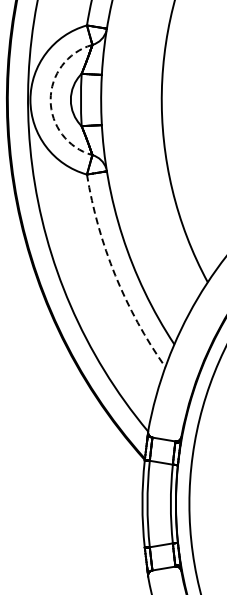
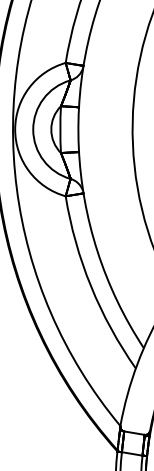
arc: (50, 100) -> (33, 130), dashed -> solid
arc: (115, 275) -> (91, 286), dashed -> solid

